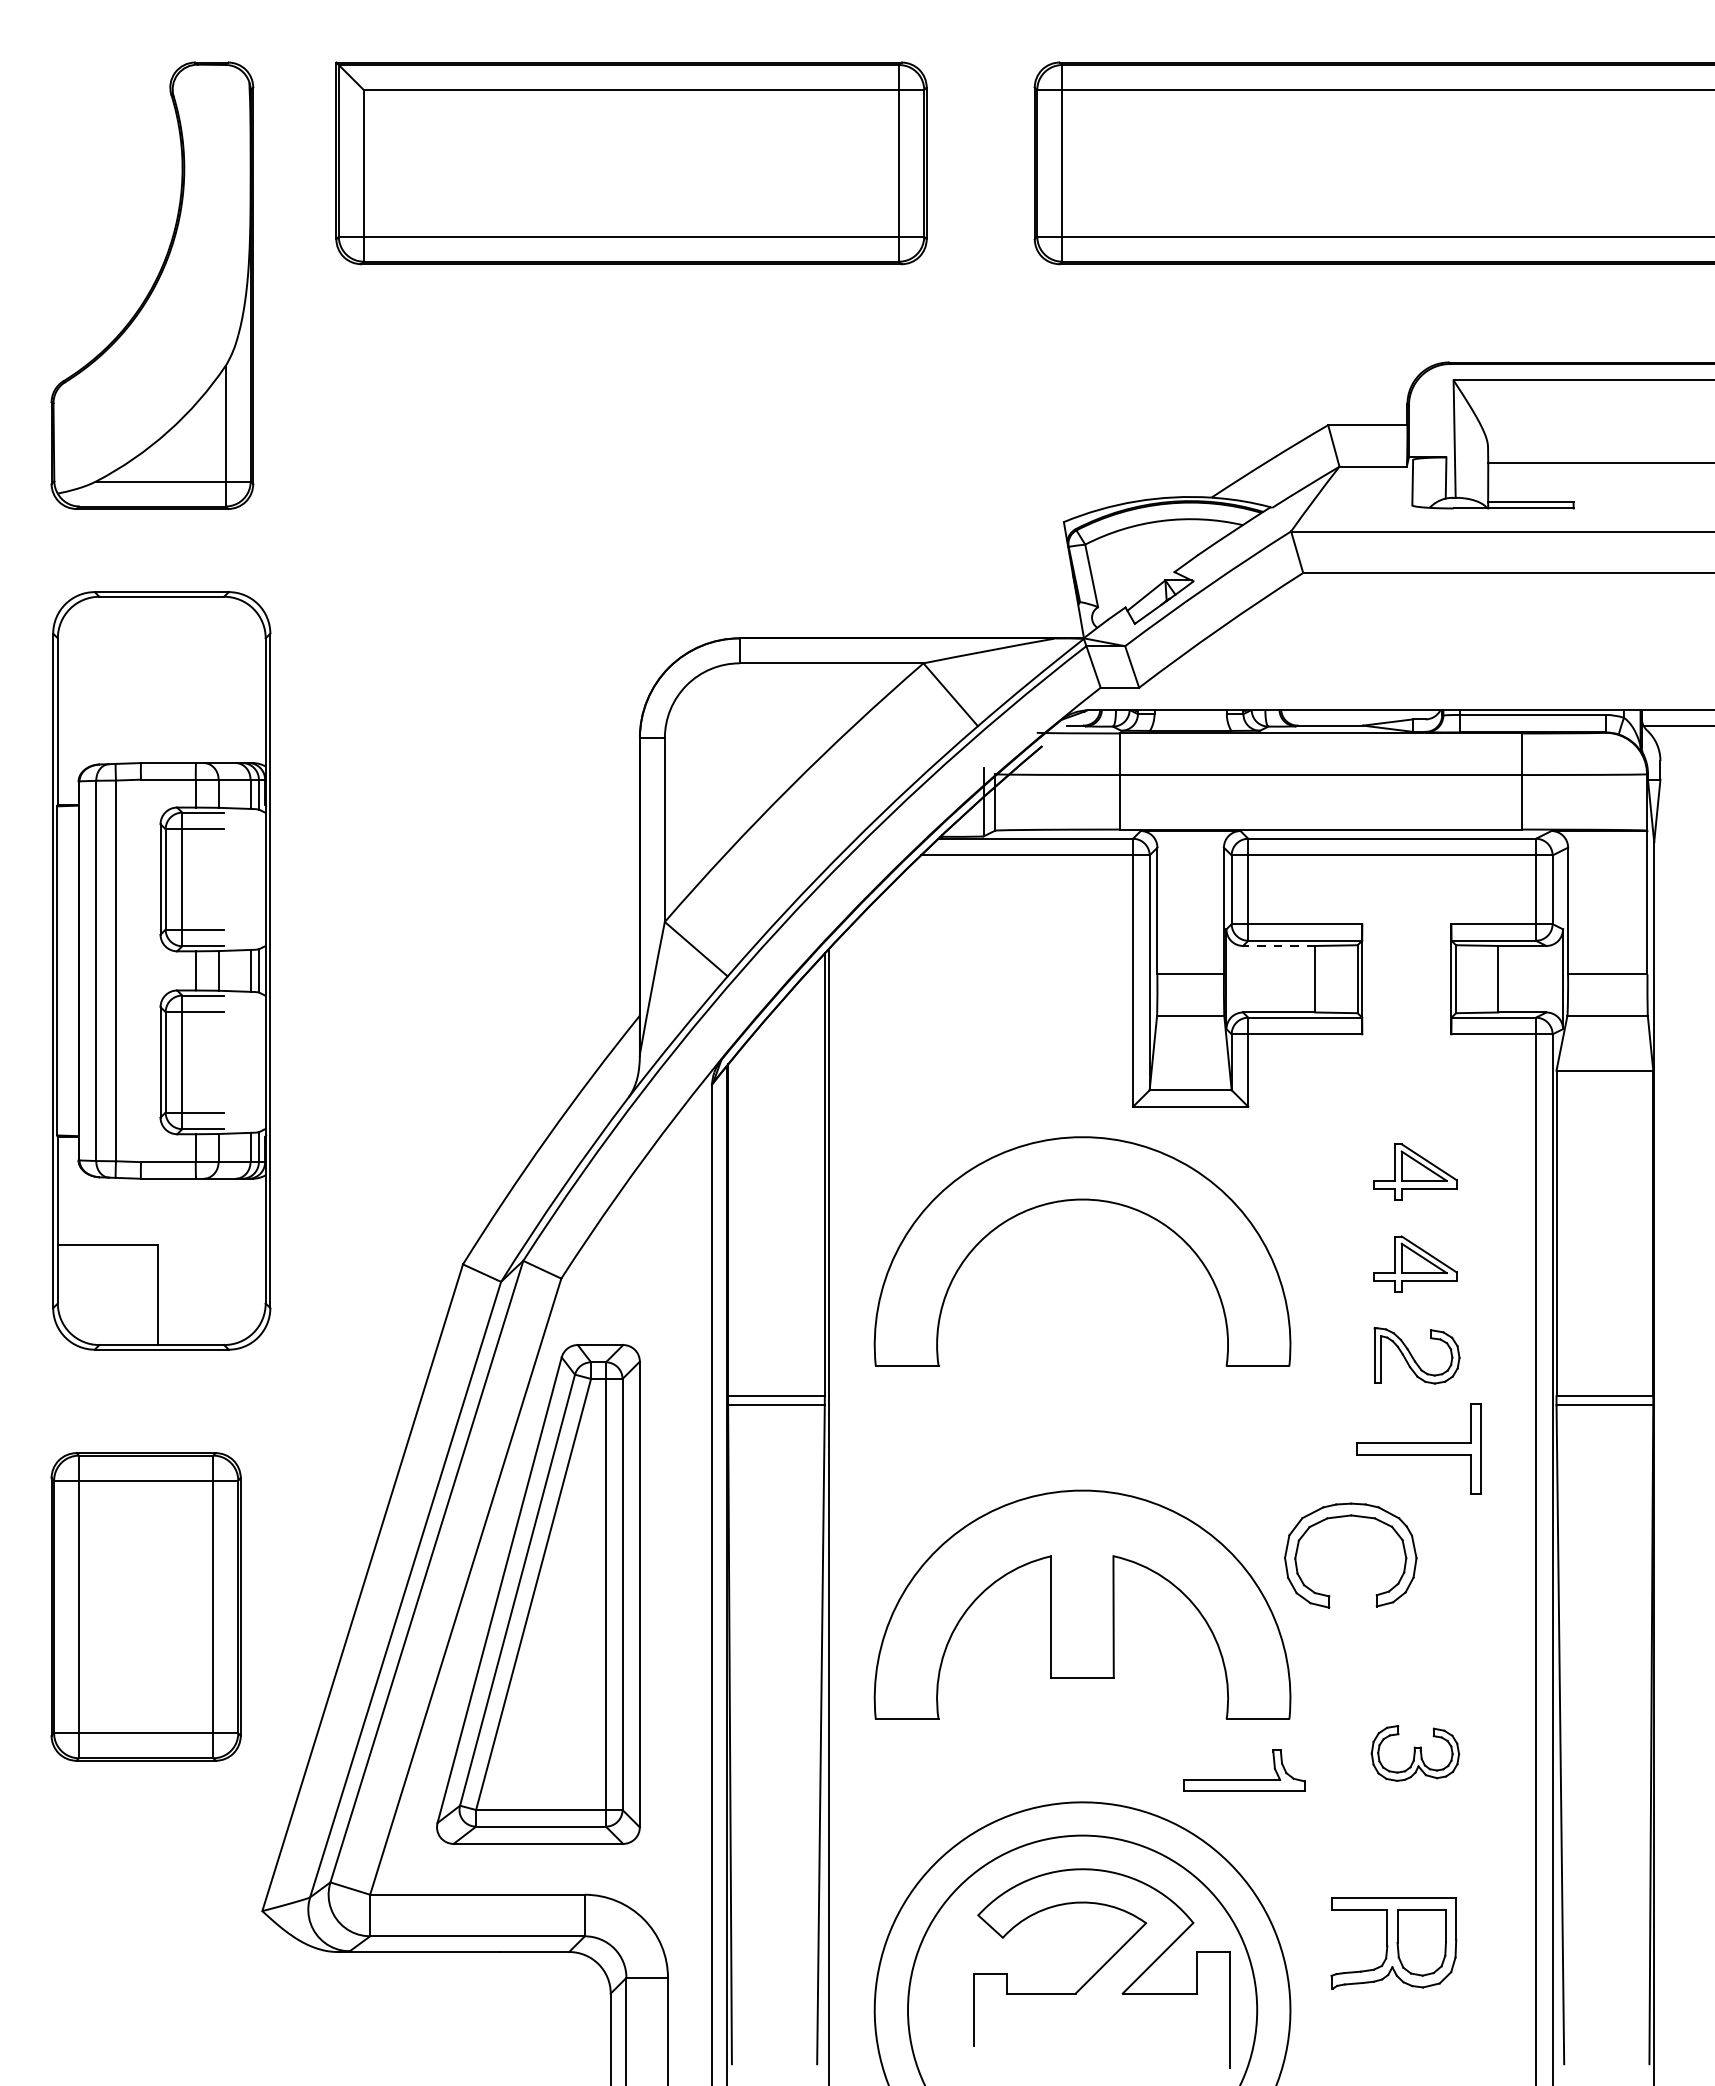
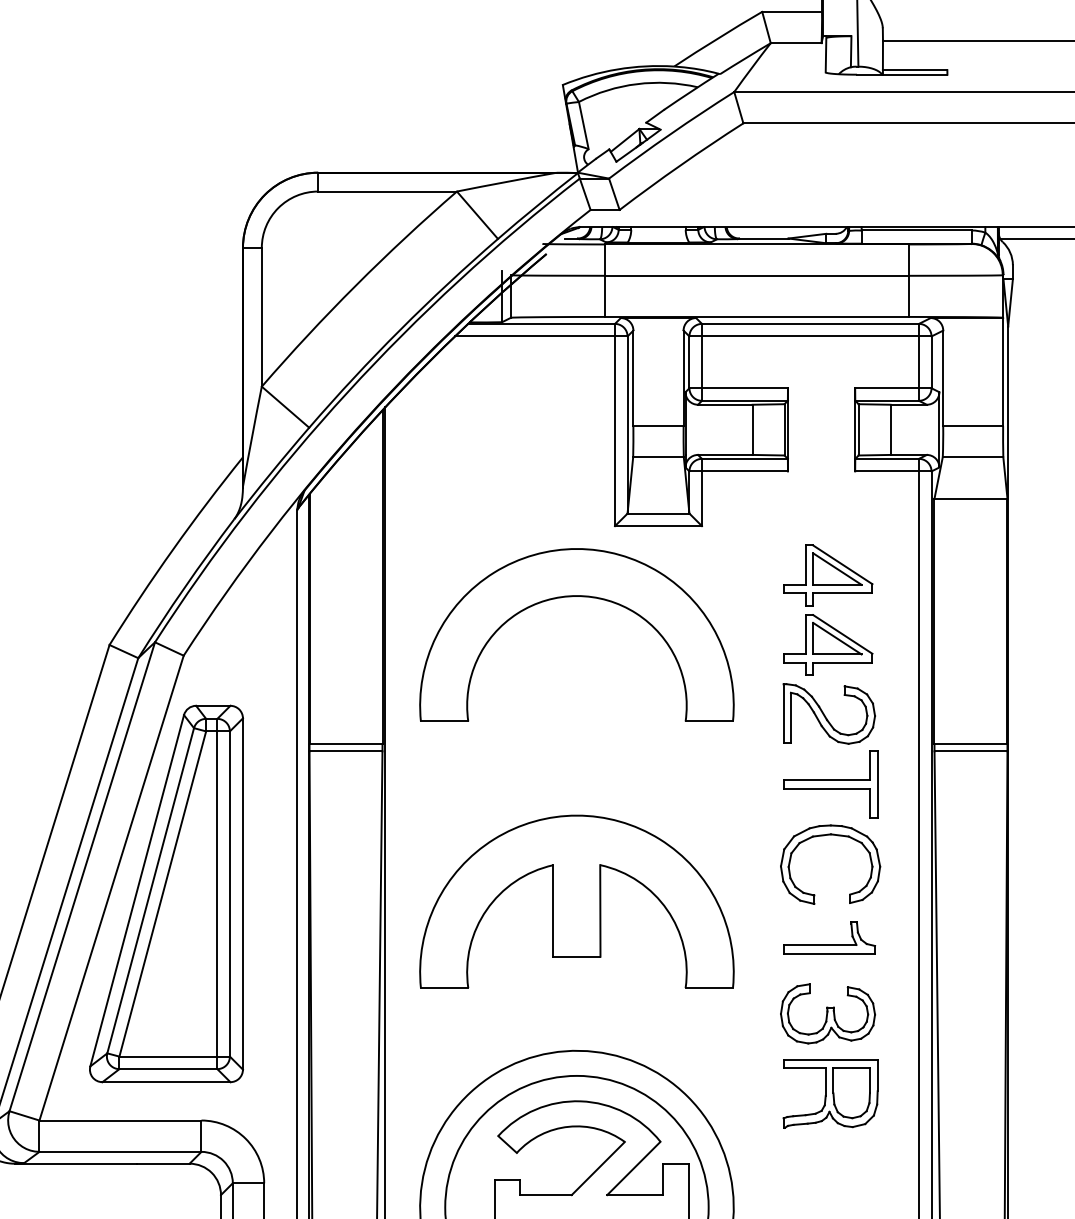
line: (1278, 945) -> (724, 404), dashed -> solid
part: (1415, 1171) -> (828, 574), size x1.43
part: (1415, 1263) -> (828, 644), size x1.43
part: (1416, 1355) -> (828, 713), size x1.43
part: (1344, 1517) -> (825, 835), moved
part: (1415, 1753) -> (828, 1013), size x1.43
part: (1244, 1779) -> (829, 944), moved
part: (1393, 1943) -> (830, 1093), moved

